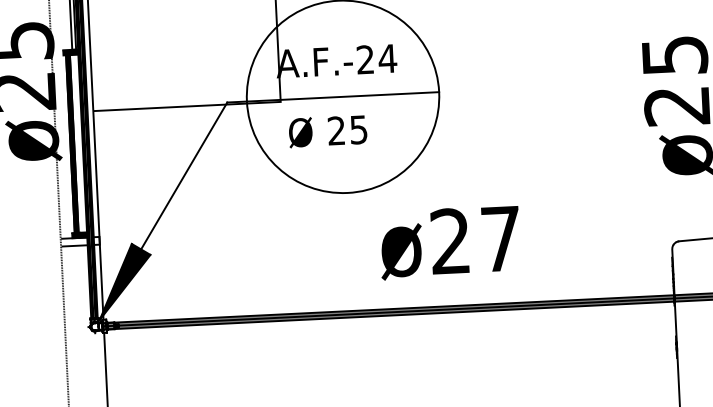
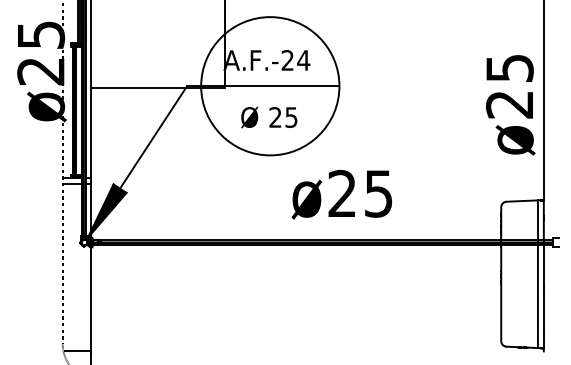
text: (328, 131) -> (269, 117), moved
text: (500, 238) -> (378, 193), ø27 -> ø25

